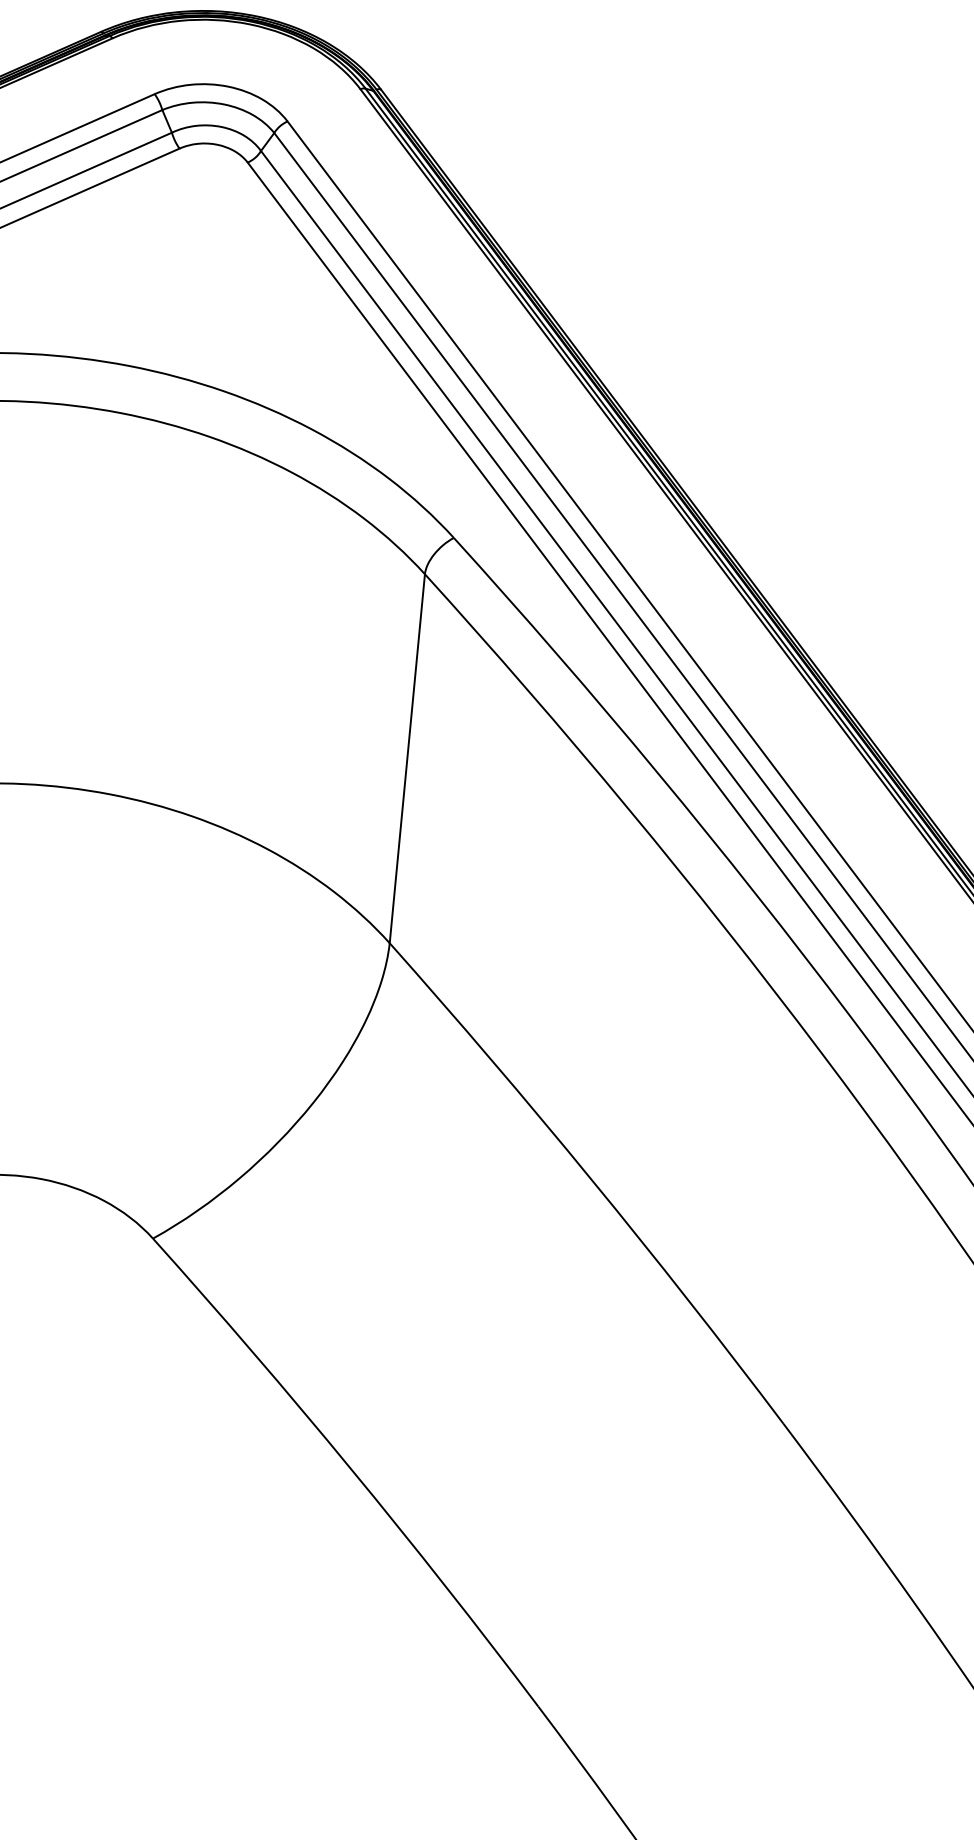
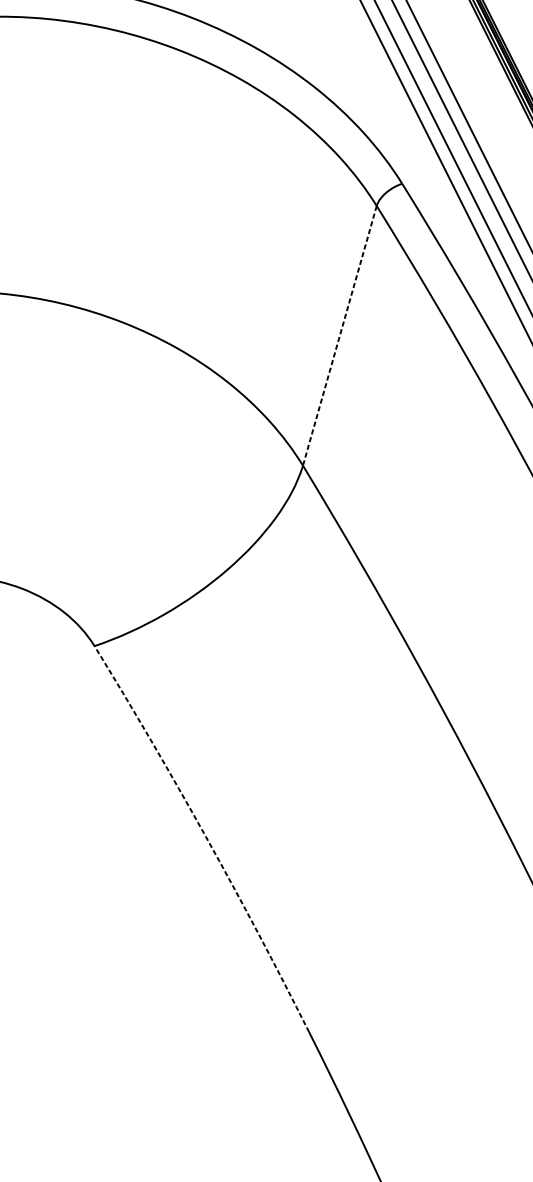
line: (407, 759) -> (339, 336), solid -> dashed
arc: (350, 1468) -> (205, 836), solid -> dashed

